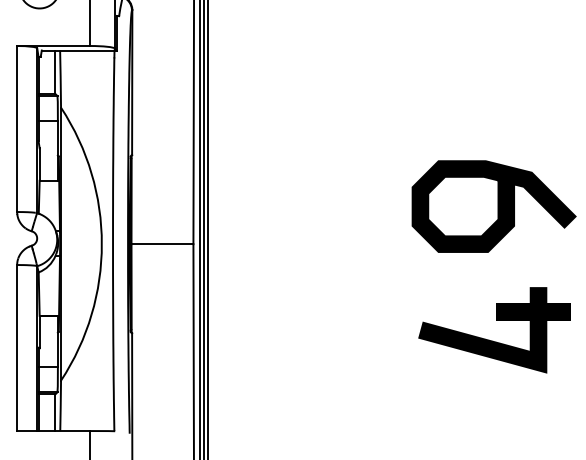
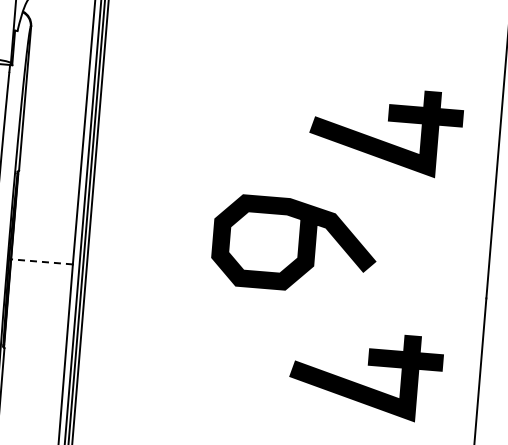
part: (496, 75) -> (388, 121), added
curve: (497, 206) -> (298, 245), moved
line: (162, 244) -> (42, 262), solid -> dashed

